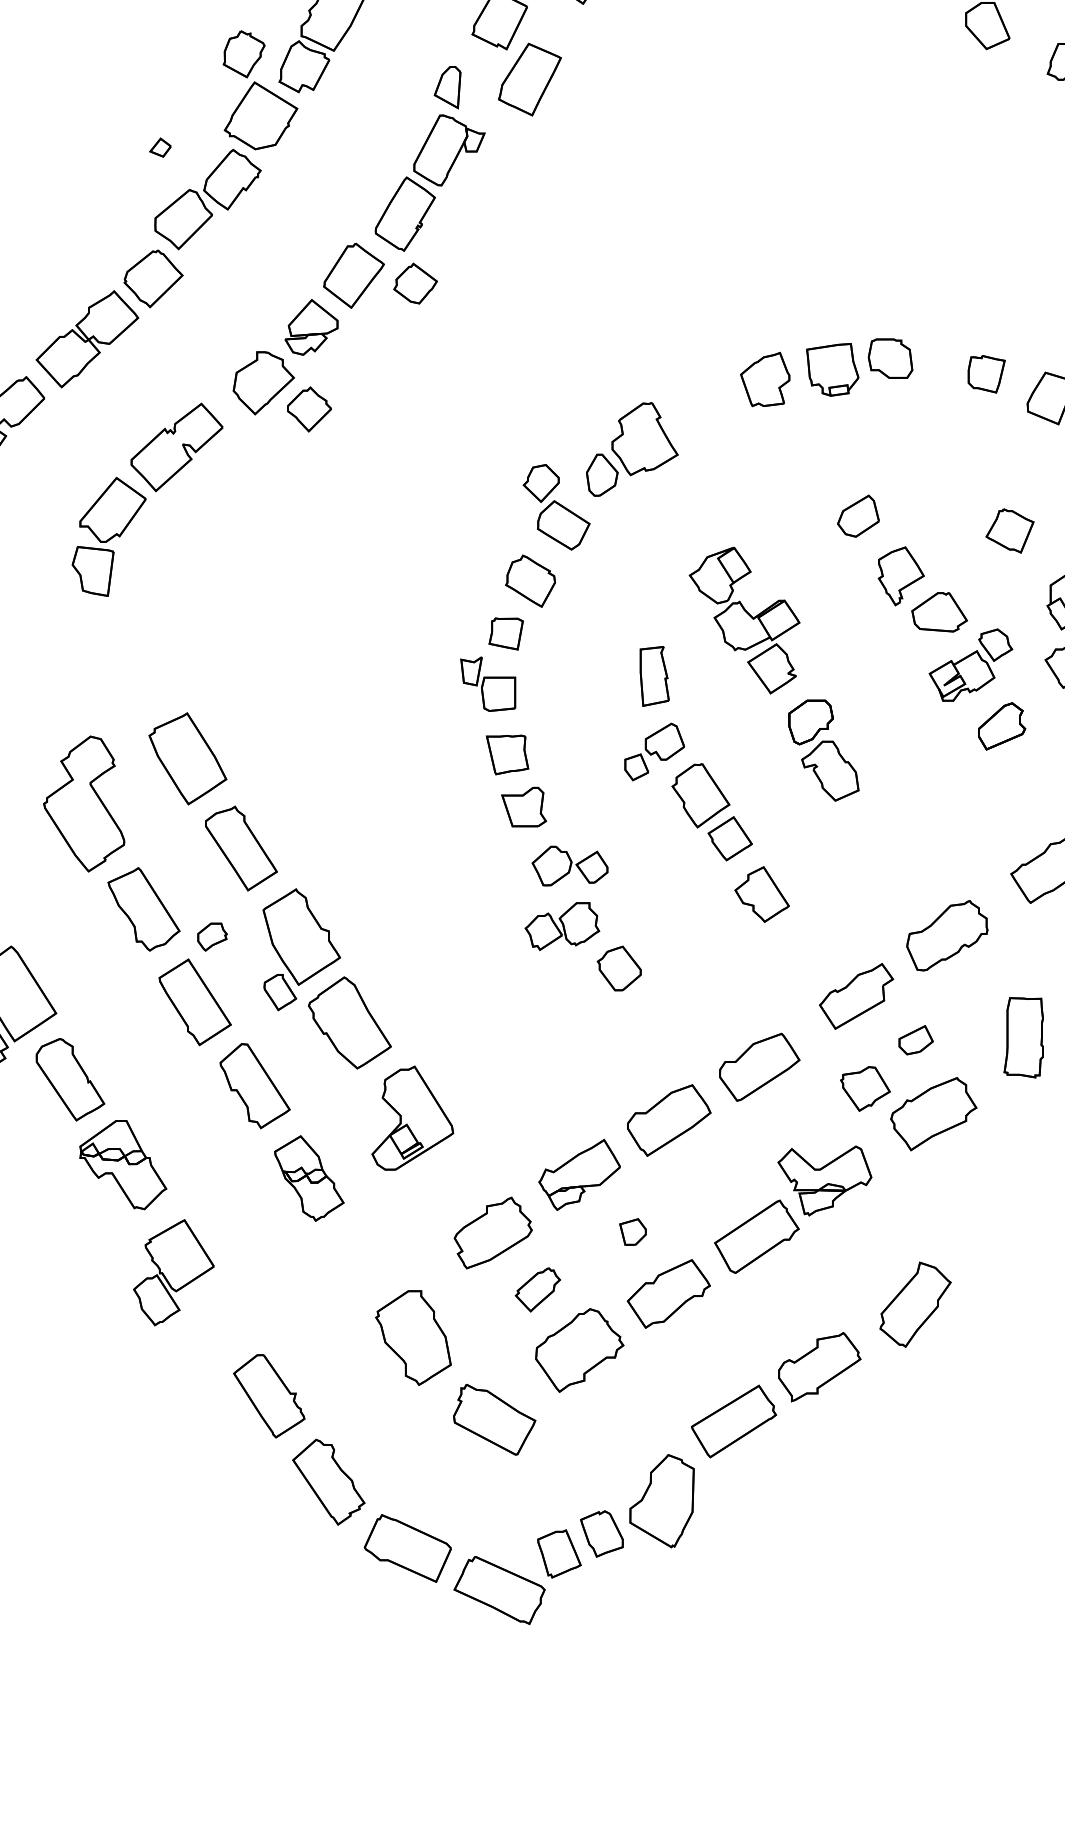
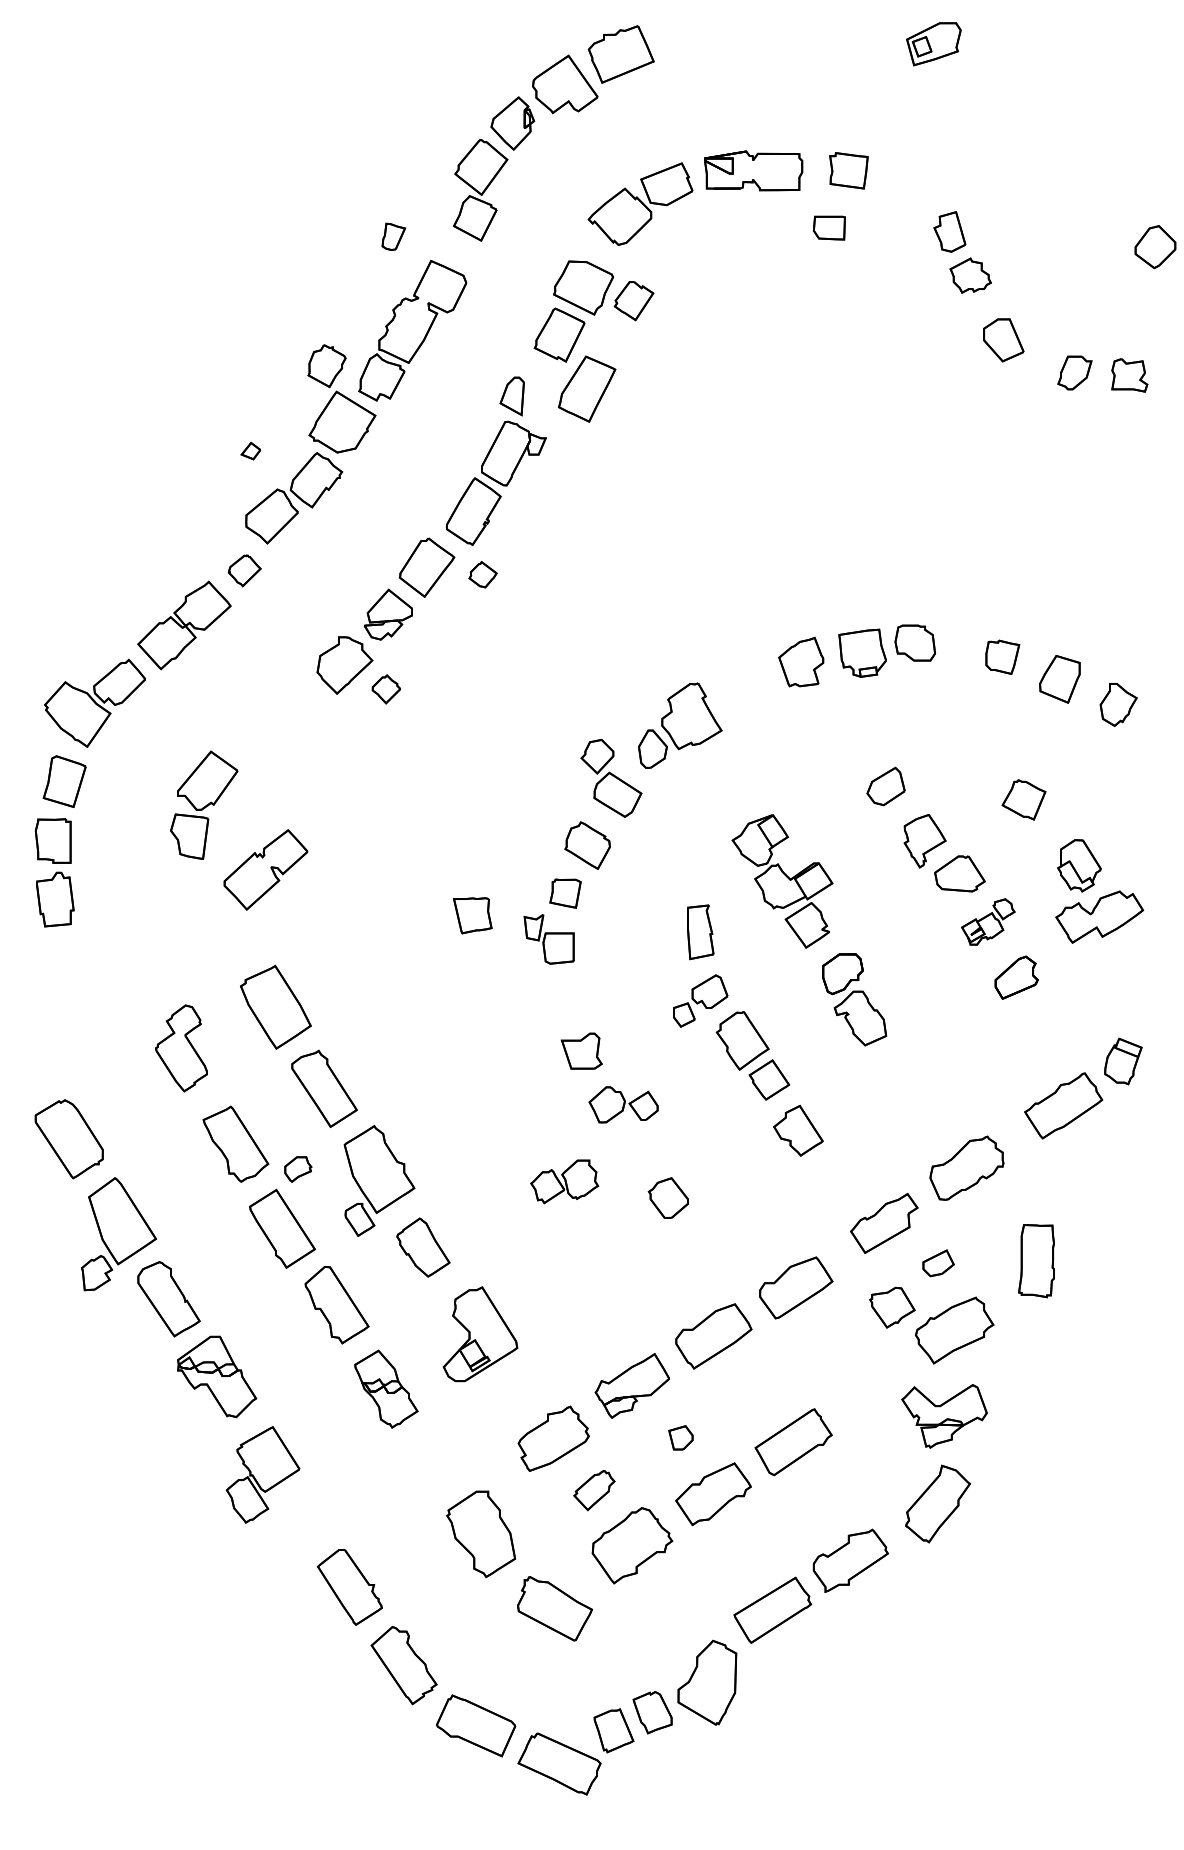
part: (153, 278) -> (244, 570), size x0.6
part: (414, 283) -> (482, 574), size x0.7
part: (309, 409) -> (386, 689), size x0.7
part: (176, 447) -> (265, 869), moved
part: (969, 664) -> (987, 921), size x0.7
part: (507, 754) -> (472, 915), moved
part: (84, 804) -> (181, 1048), size x0.7
part: (562, 926) -> (564, 1181), moved
part: (350, 1022) -> (423, 1247), size x0.7
part: (824, 1181) -> (944, 1416), moved

